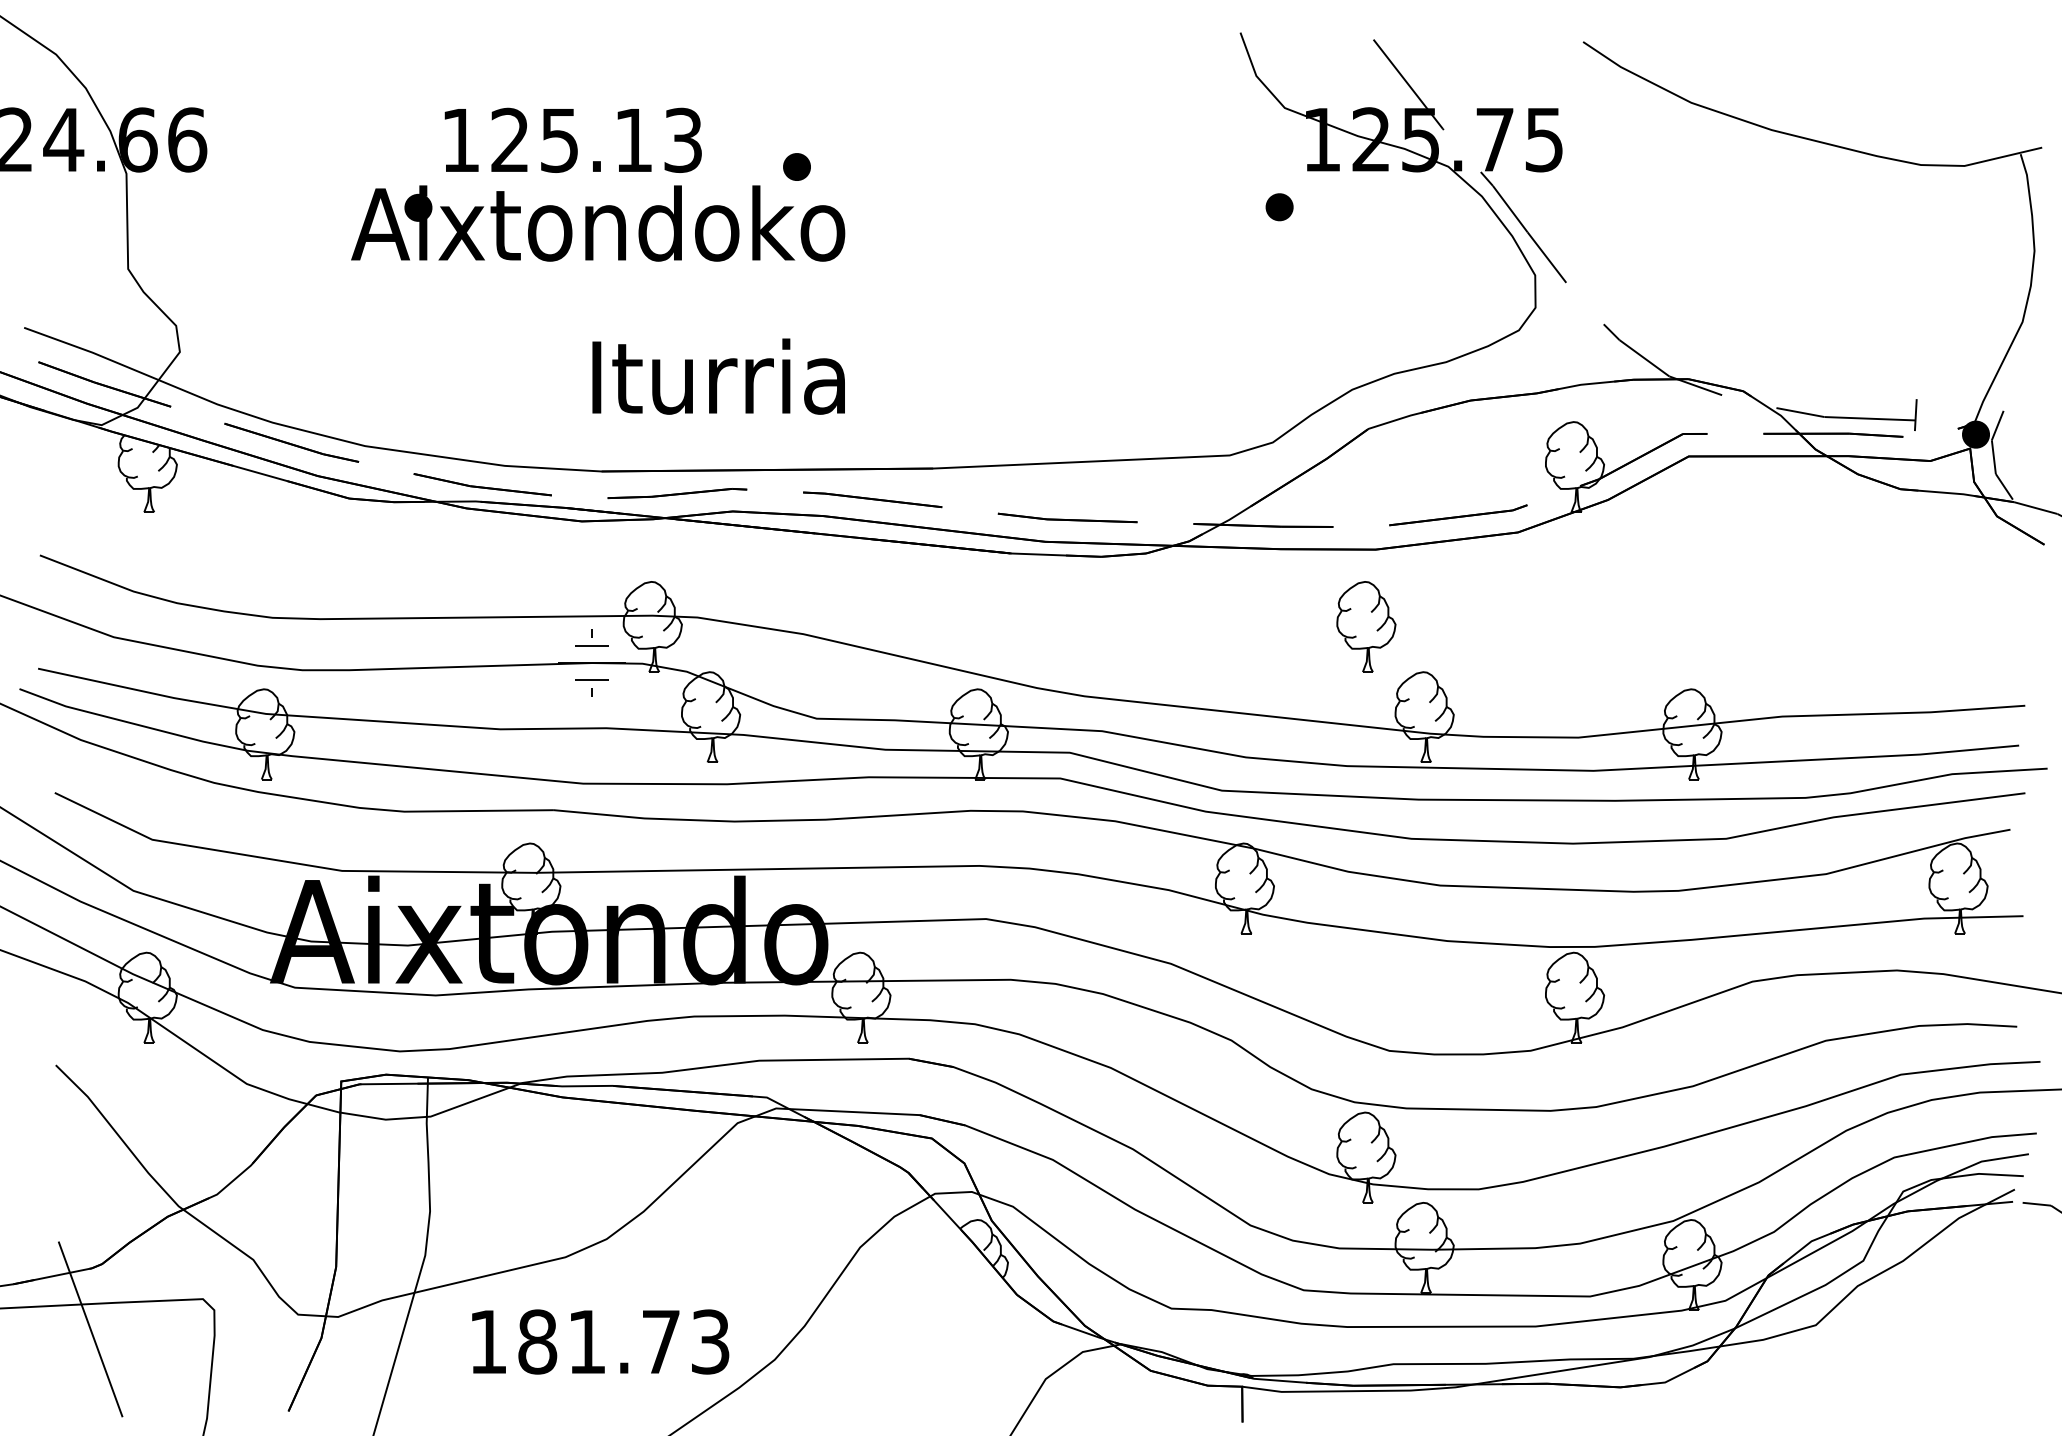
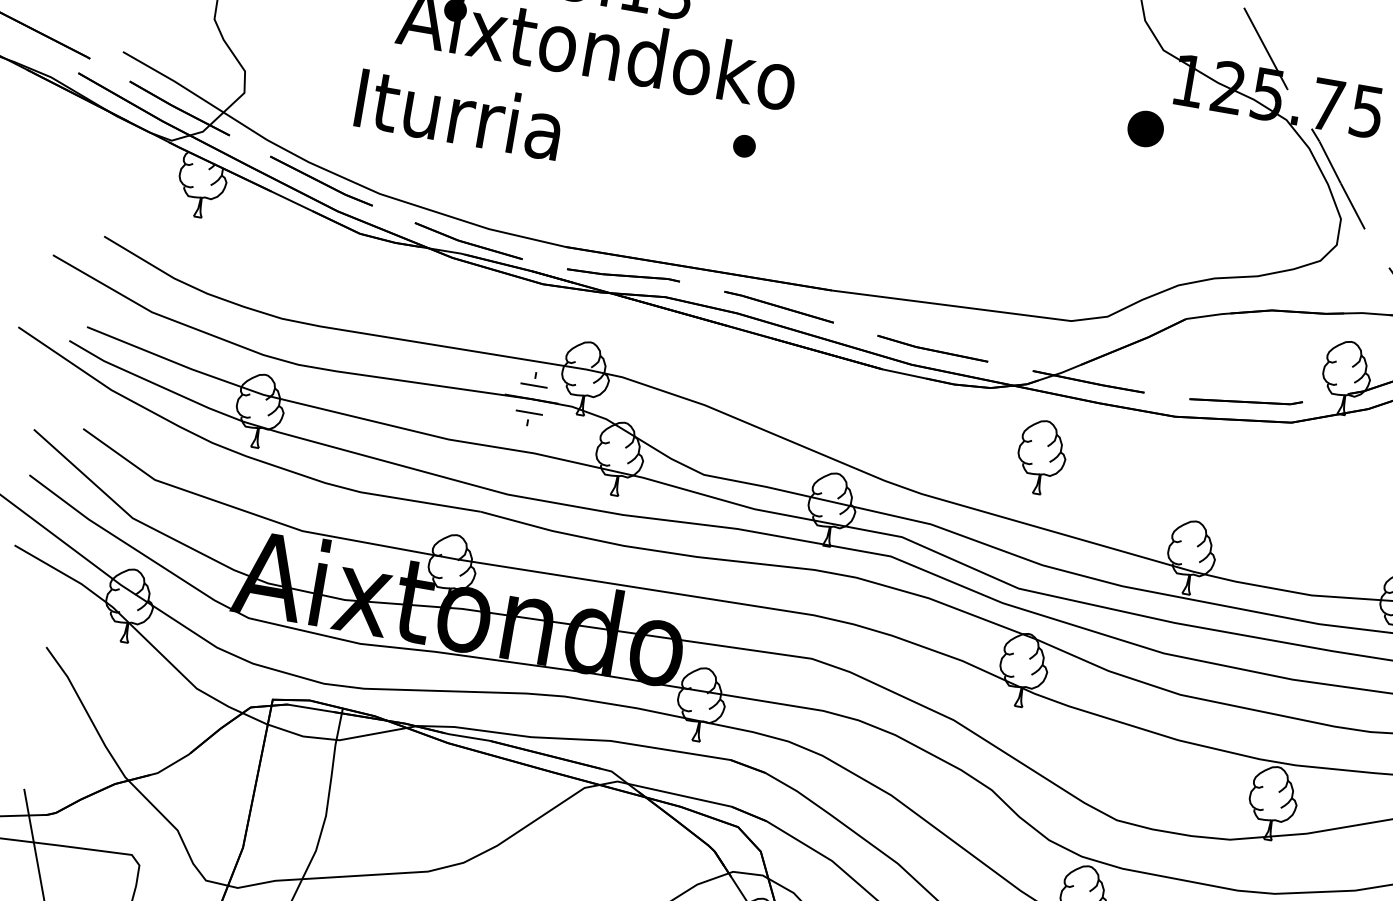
part: (796, 166) -> (744, 145), moved
part: (1279, 207) -> (1145, 129), size x1.6
text: (718, 376) -> (459, 113), moved
part: (1366, 626) -> (1041, 457), moved

